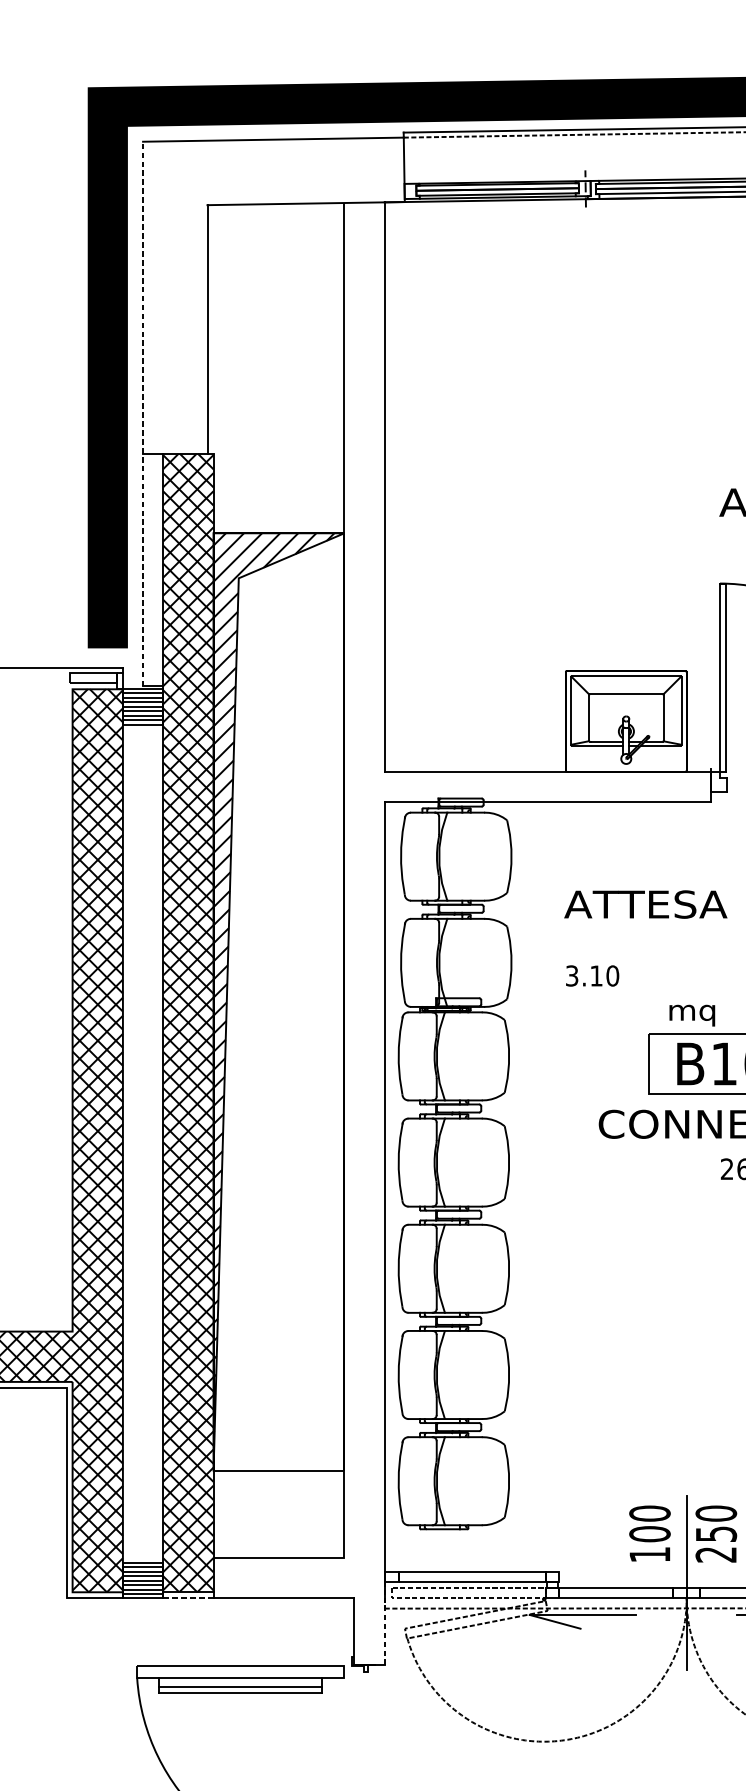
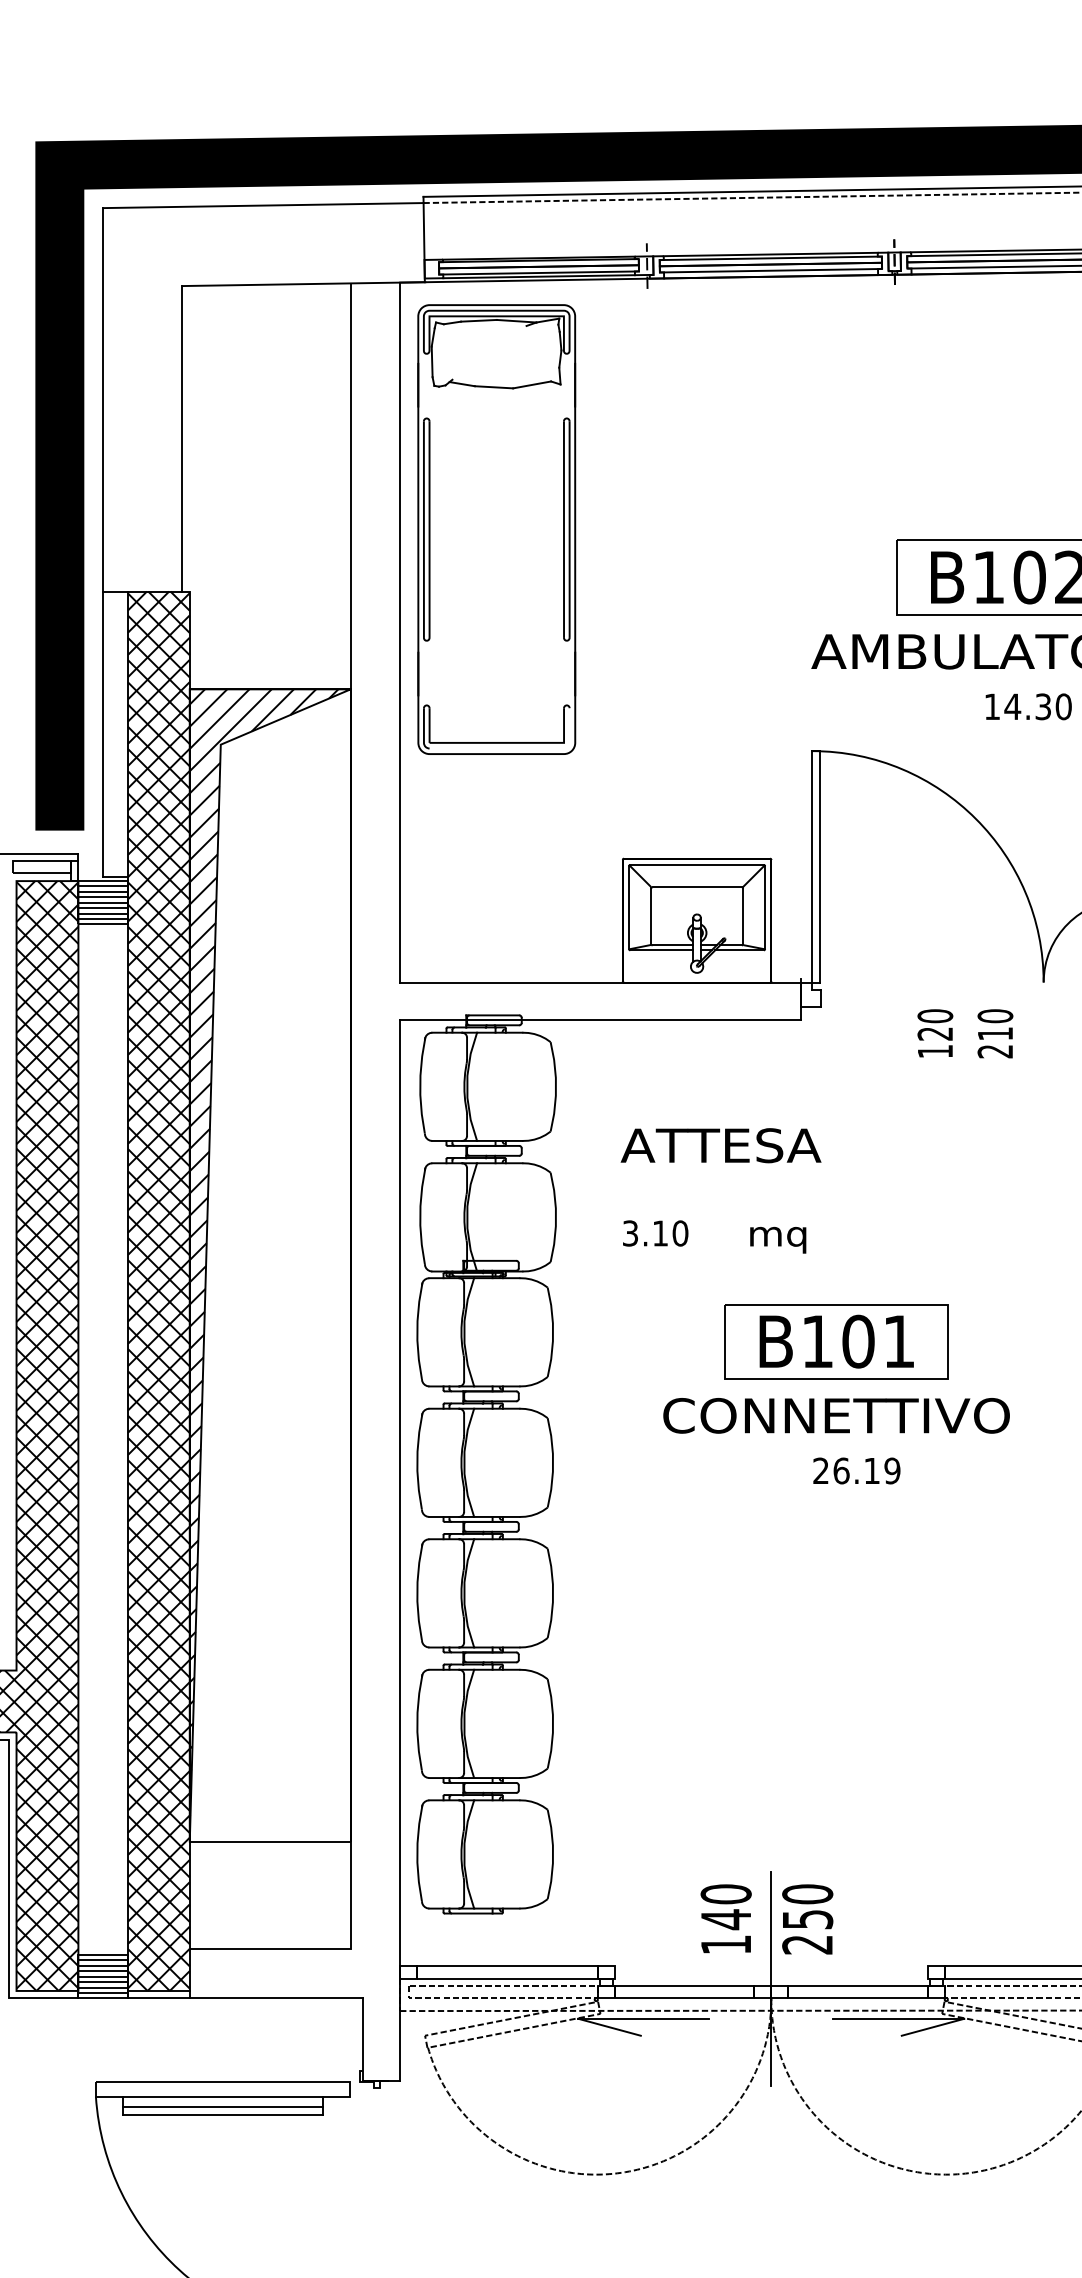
part: (463, 403) -> (496, 529), added
line: (143, 413) -> (103, 542), dashed -> solid
text: (692, 1015) -> (778, 1239), moved
text: (649, 1534) -> (725, 1919), 100 -> 140
line: (188, 1598) -> (158, 1998), dashed -> solid
line: (384, 1630) -> (400, 2038), dashed -> solid

